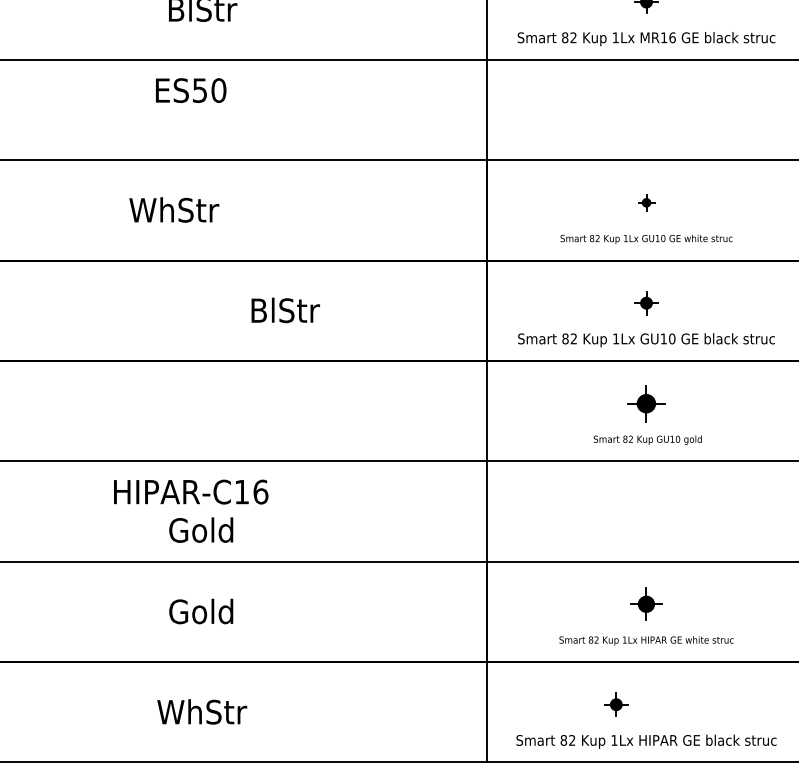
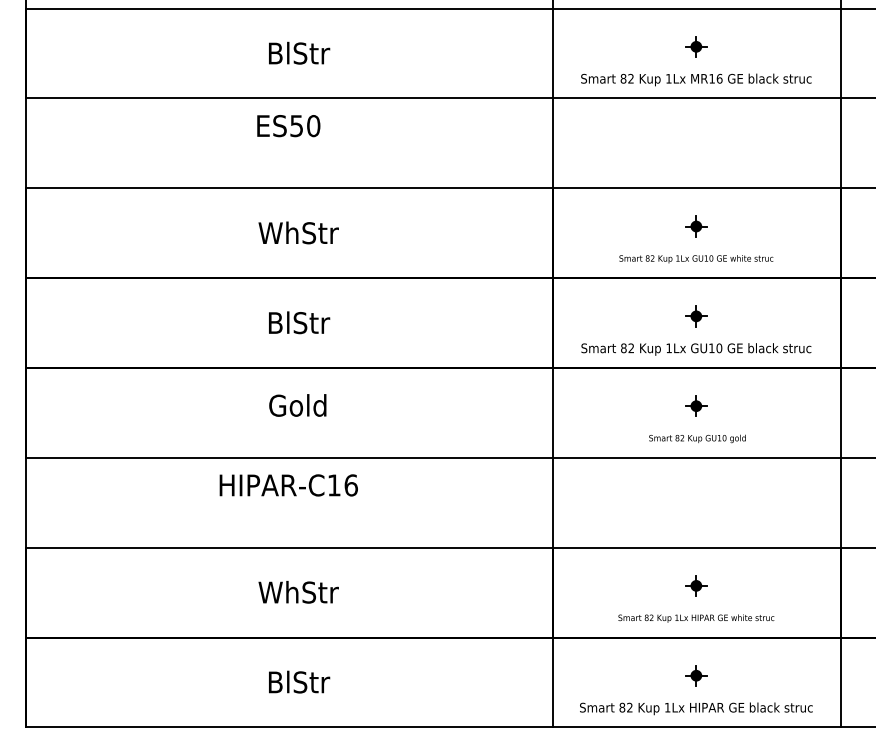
part: (646, 202) -> (696, 226), size x1.43
text: (174, 209) -> (298, 232), moved
text: (285, 310) -> (299, 322), moved
part: (646, 402) -> (696, 405), size x0.62
text: (200, 530) -> (297, 405), moved
part: (646, 603) -> (696, 585), size x0.71
text: (201, 610) -> (298, 591), Gold -> WhStr
part: (616, 704) -> (696, 675), moved
text: (201, 711) -> (298, 681), WhStr -> BlStr

